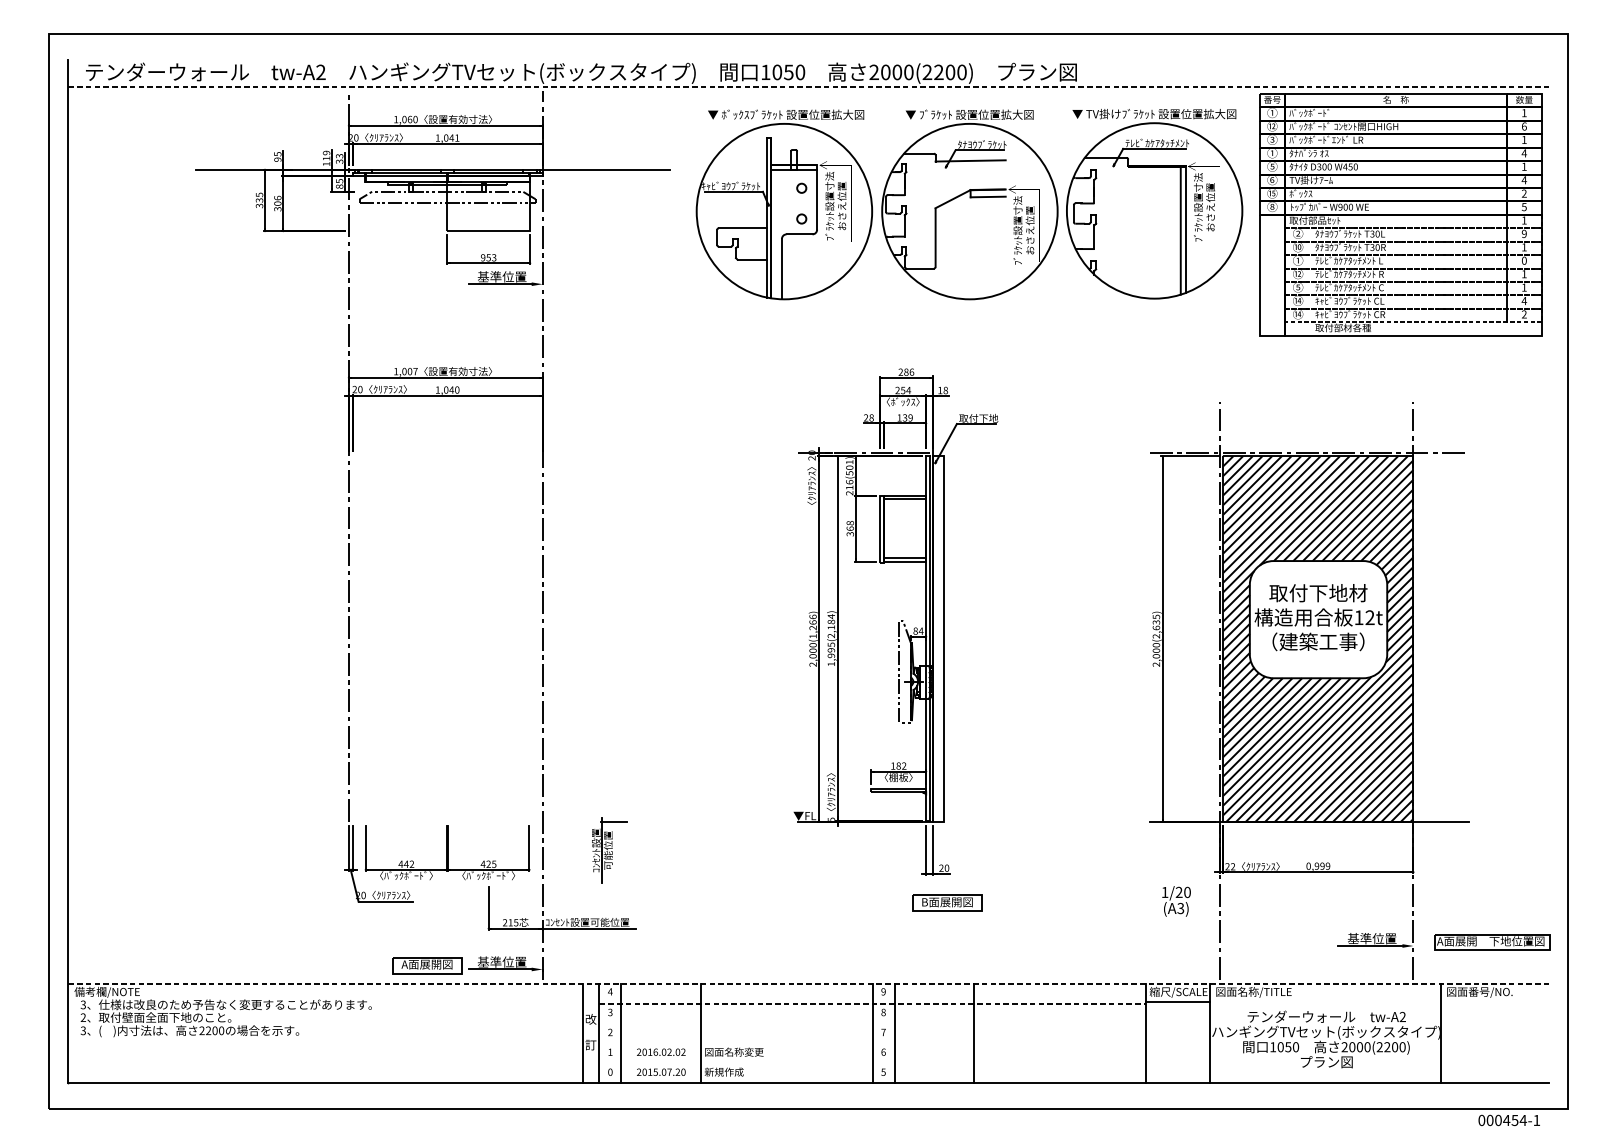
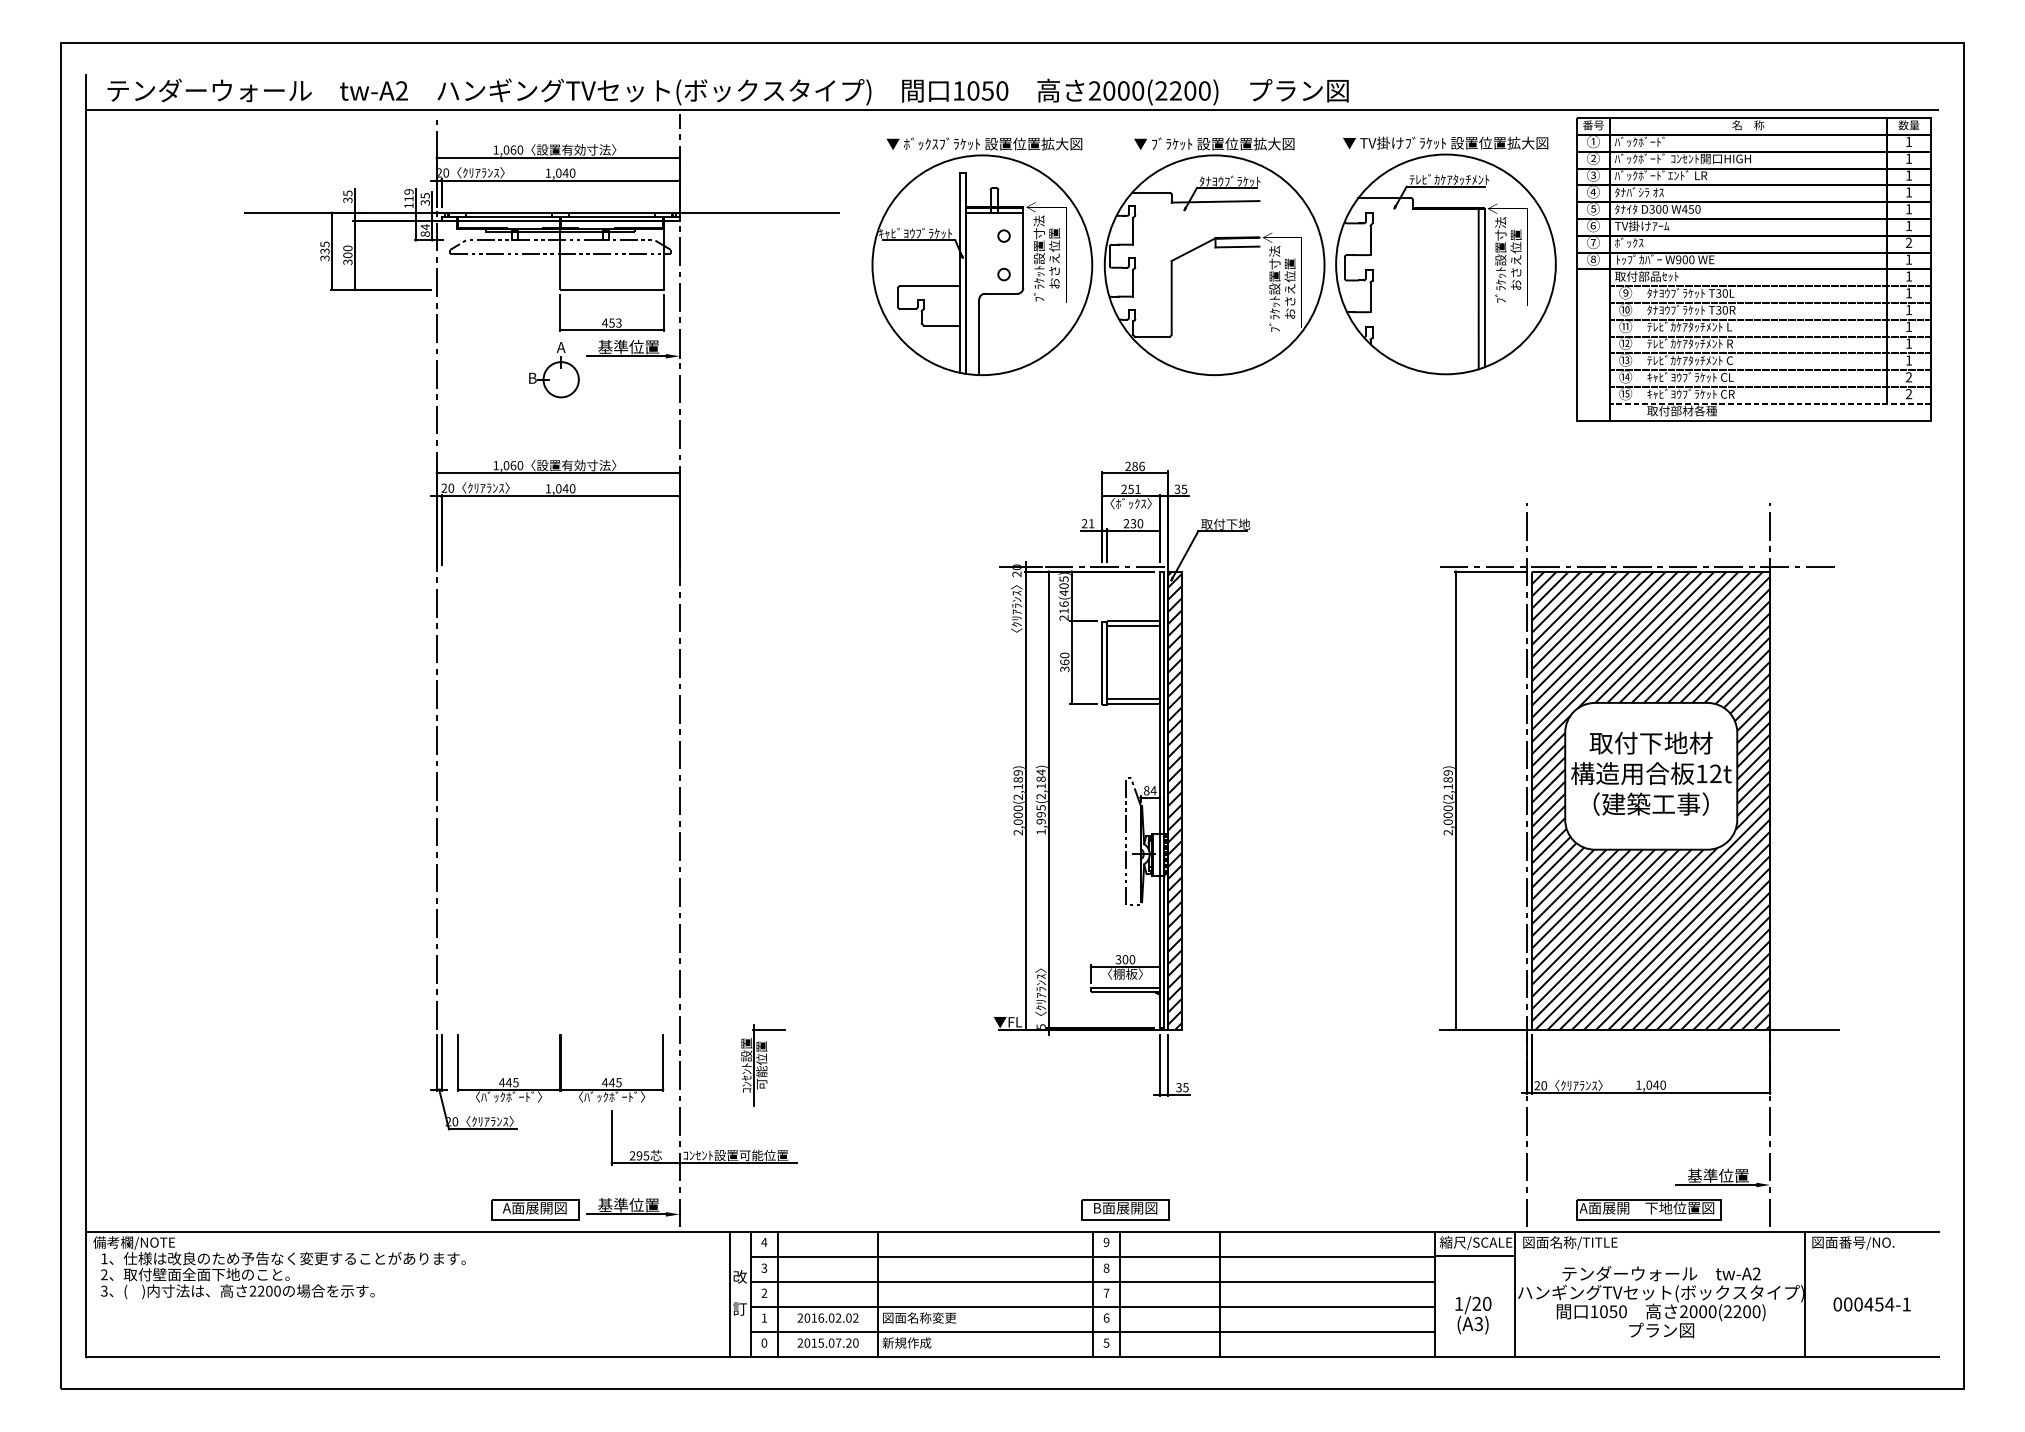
line: (808, 87) -> (1012, 109), dashed -> solid
text: (1272, 126) -> (1593, 158), ⑫ -> ②
text: (1524, 126) -> (1909, 158), 6 -> 1
text: (457, 137) -> (572, 172), 1,041 -> 1,040
text: (1271, 152) -> (1592, 191), ① -> ④
text: (1523, 153) -> (1908, 192), 4 -> 1
text: (338, 155) -> (424, 195), 33 -> 35
text: (277, 159) -> (347, 200), 95 -> 35
text: (1523, 180) -> (1908, 226), 4 -> 1
text: (338, 181) -> (424, 227), 85 -> 84
text: (1272, 193) -> (1593, 242), ⑮ -> ⑦
text: (277, 198) -> (347, 248), 306 -> 300
text: (1523, 206) -> (1908, 259), 5 -> 1
text: (1297, 234) -> (1625, 293), ② -> ⑨
text: (1523, 234) -> (1908, 293), 9 -> 1
text: (483, 257) -> (605, 322), 953 -> 453
text: (1297, 260) -> (1625, 326), ① -> ⑪
text: (1524, 260) -> (1909, 326), 0 -> 1
text: (1297, 286) -> (1625, 359), ⑤ -> ⑬
part: (442, 295) -> (554, 370), added
text: (1523, 301) -> (1908, 377), 4 -> 2
text: (1299, 313) -> (1627, 393), ⑭ -> ⑮
text: (412, 371) -> (516, 465), 1,007 -> 1,060
text: (908, 389) -> (1137, 488), 254 -> 251
text: (942, 390) -> (1180, 489), 18 -> 35
text: (871, 417) -> (1091, 523), 28 -> 21
text: (905, 417) -> (1133, 523), 139 -> 230
text: (849, 468) -> (1063, 586), 216(501) -> 216(405)
text: (850, 523) -> (1065, 655), 368 -> 360
text: (1155, 622) -> (1447, 779), 2,000(2,635) -> 2,000(2,189)
text: (812, 626) -> (1017, 784), 2,000(1,266) -> 2,000(2,189)
hatch: (937, 638) -> (1174, 800), added
text: (898, 765) -> (1125, 959), 182 -> 300
text: (411, 864) -> (515, 1082), 442 -> 445
text: (488, 864) -> (611, 1082), 425 -> 445
text: (1317, 865) -> (1650, 1084), 0,999 -> 1,040
text: (1233, 866) -> (1544, 1085), 22 -> 20
text: (944, 868) -> (1182, 1087), 20 -> 35
text: (1176, 901) -> (1473, 1315), moved
part: (947, 903) -> (1125, 1209), moved
text: (510, 922) -> (639, 1155), 215 -> 295
part: (1492, 942) -> (1648, 1209), moved
line: (808, 983) -> (1012, 1232), dashed -> solid
line: (873, 1003) -> (1093, 1257), dashed -> solid
text: (83, 1004) -> (104, 1258), 3 -> 1
line: (872, 1023) -> (1092, 1282), added
line: (872, 1043) -> (1092, 1306), added
line: (872, 1062) -> (1092, 1331), added
text: (1508, 1120) -> (1871, 1304), moved

